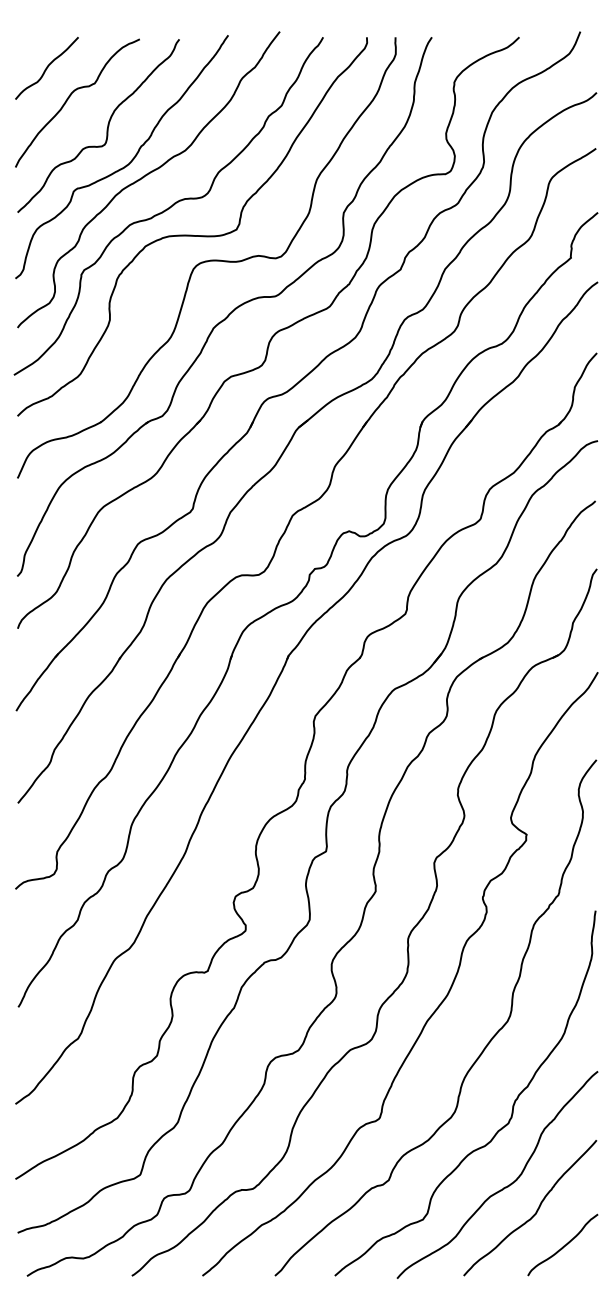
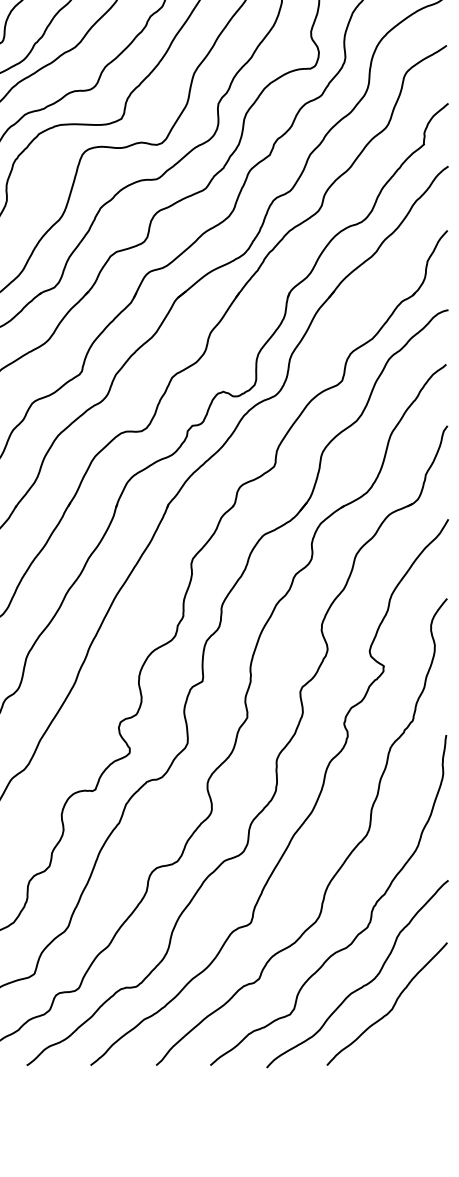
curve: (563, 1245) -> (417, 1037), removed

